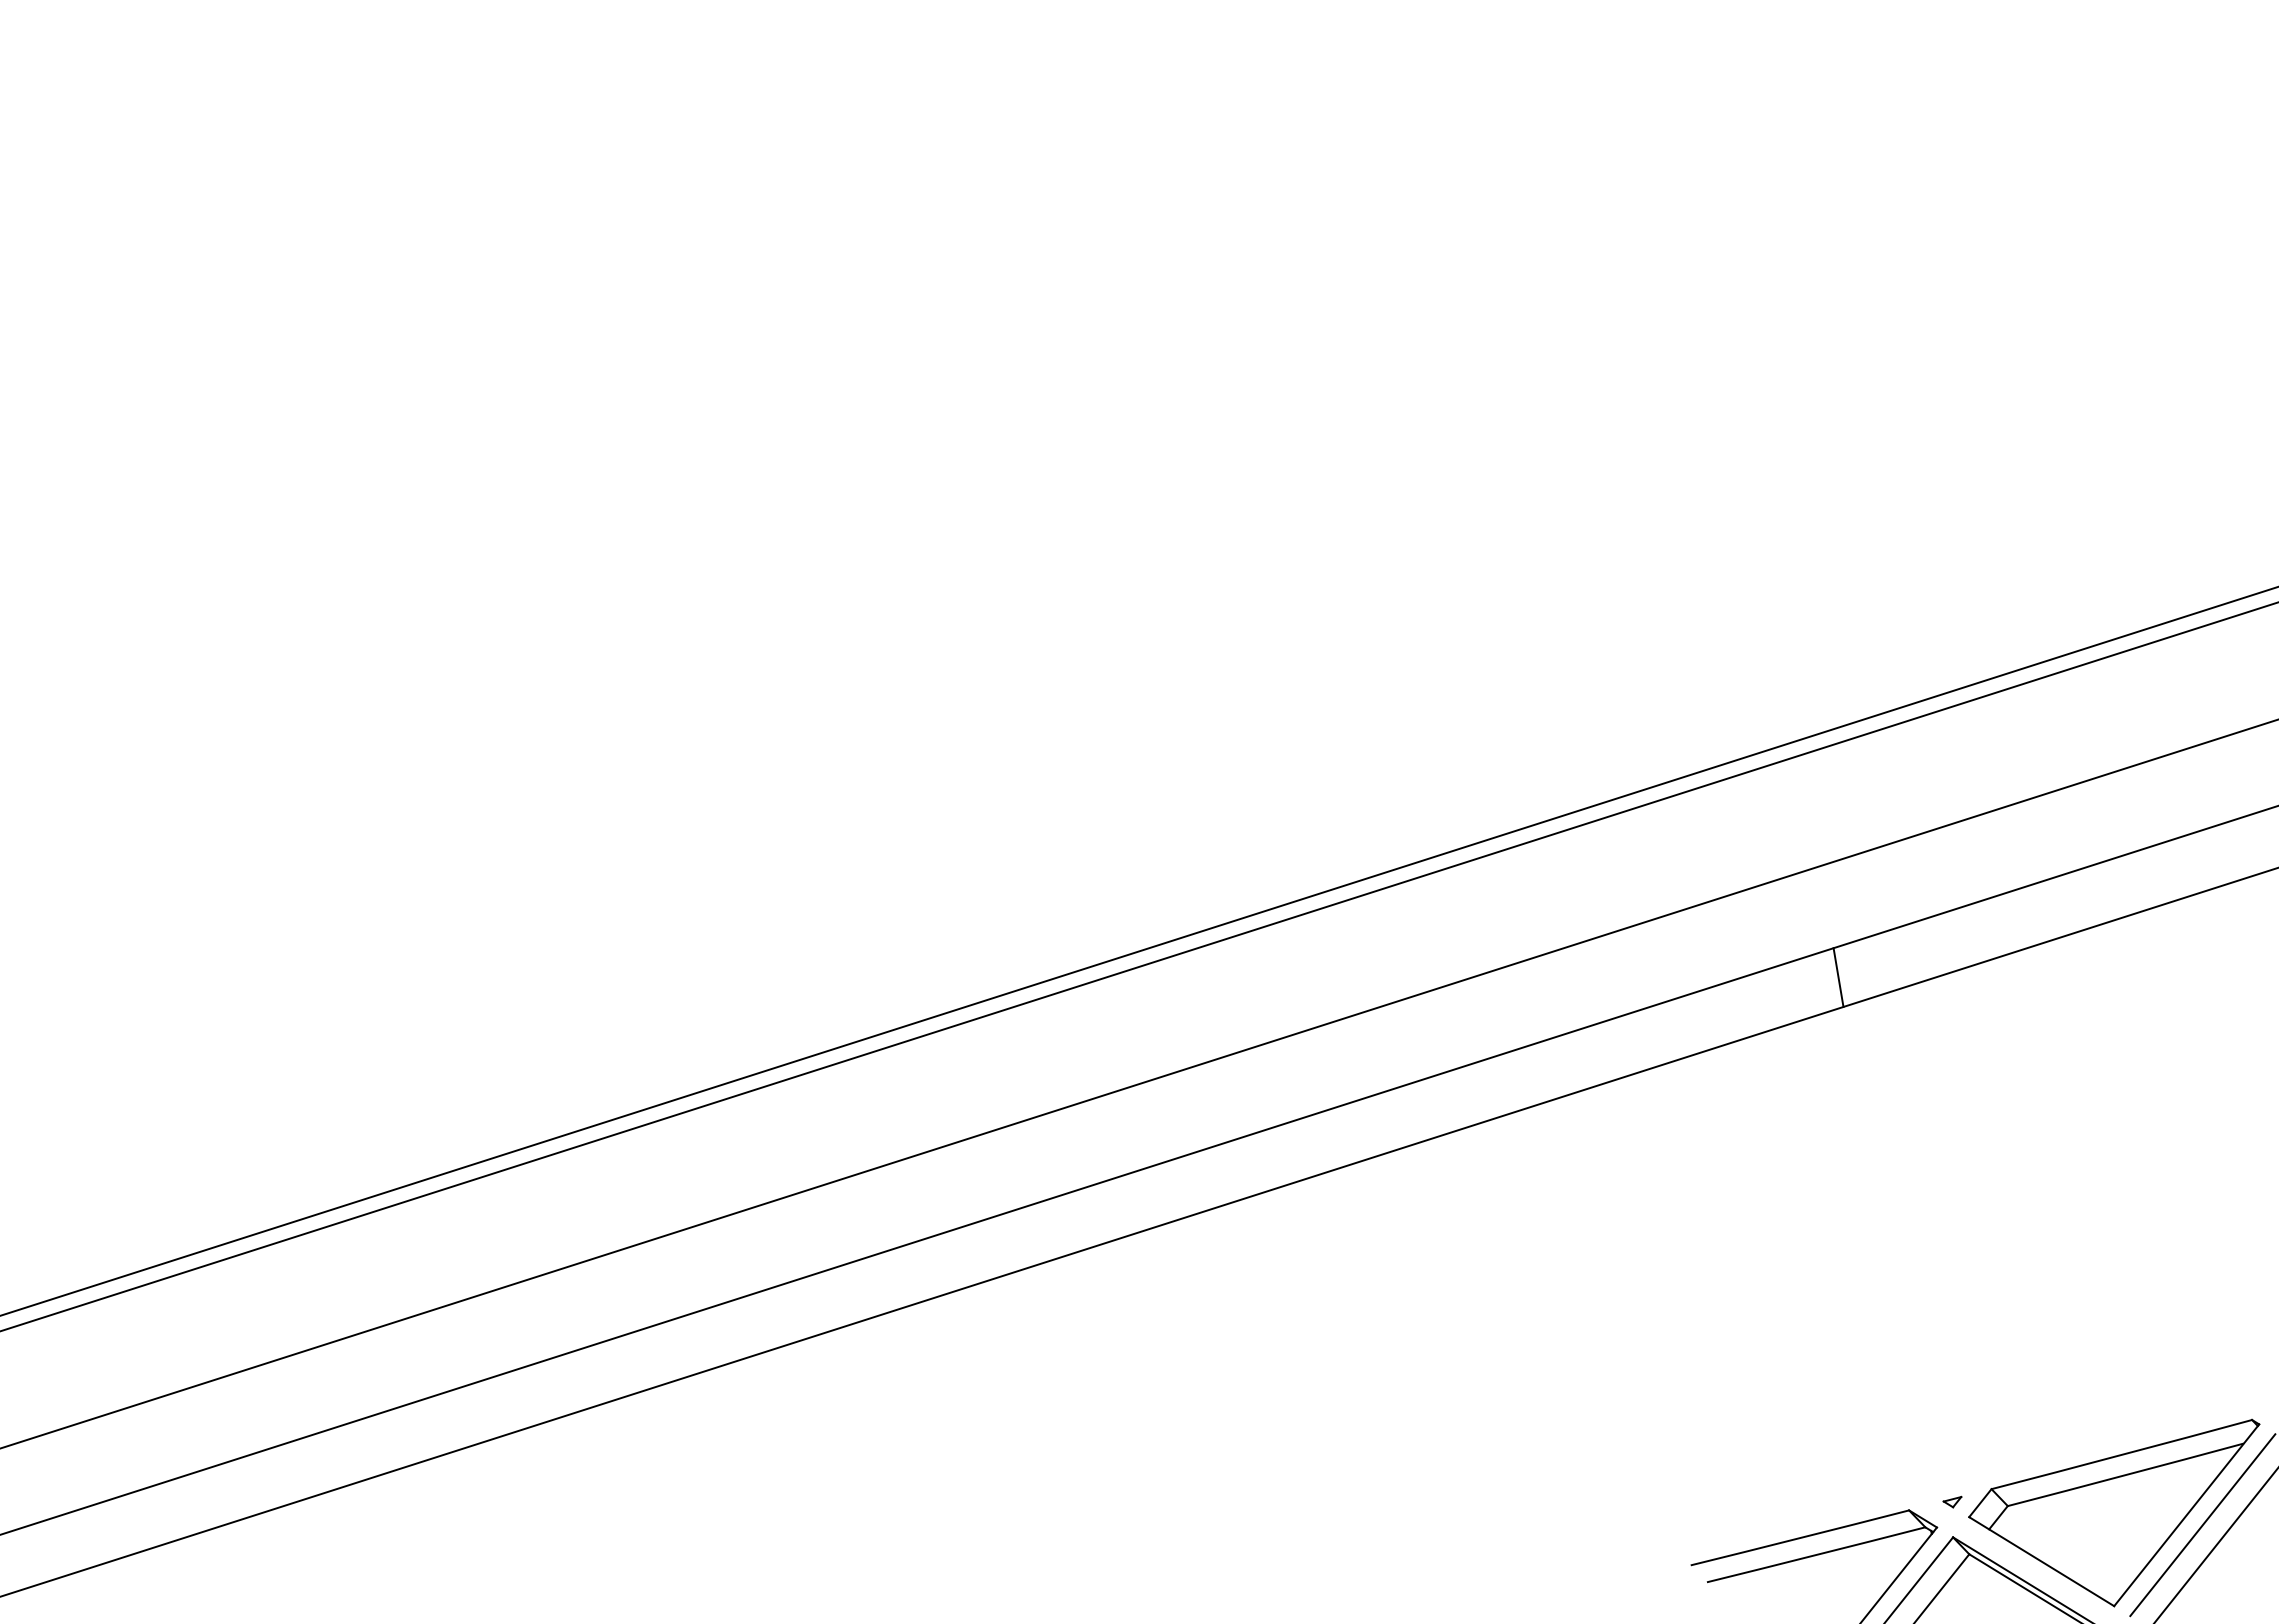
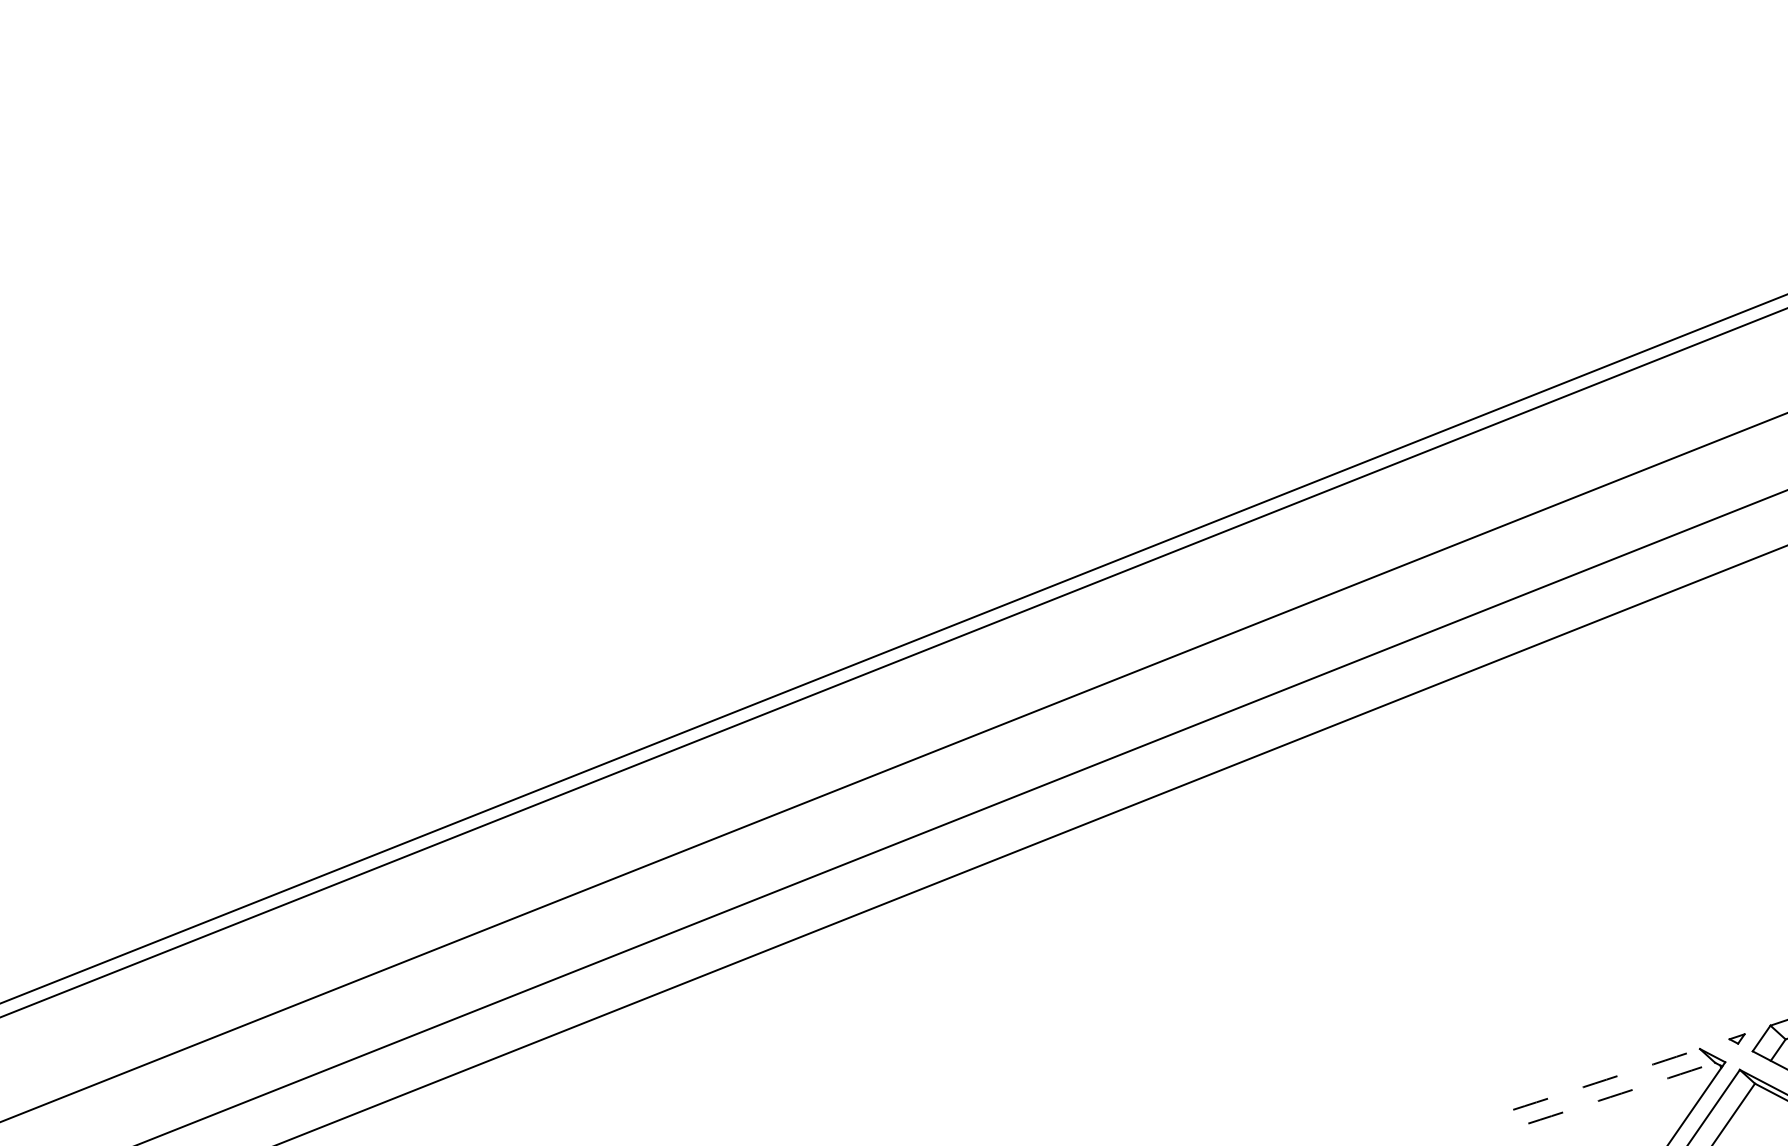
line: (1838, 977) -> (1606, 589), removed
arc: (1800, 1538) -> (1607, 1079), solid -> dashed
arc: (1816, 1555) -> (1622, 1093), solid -> dashed

